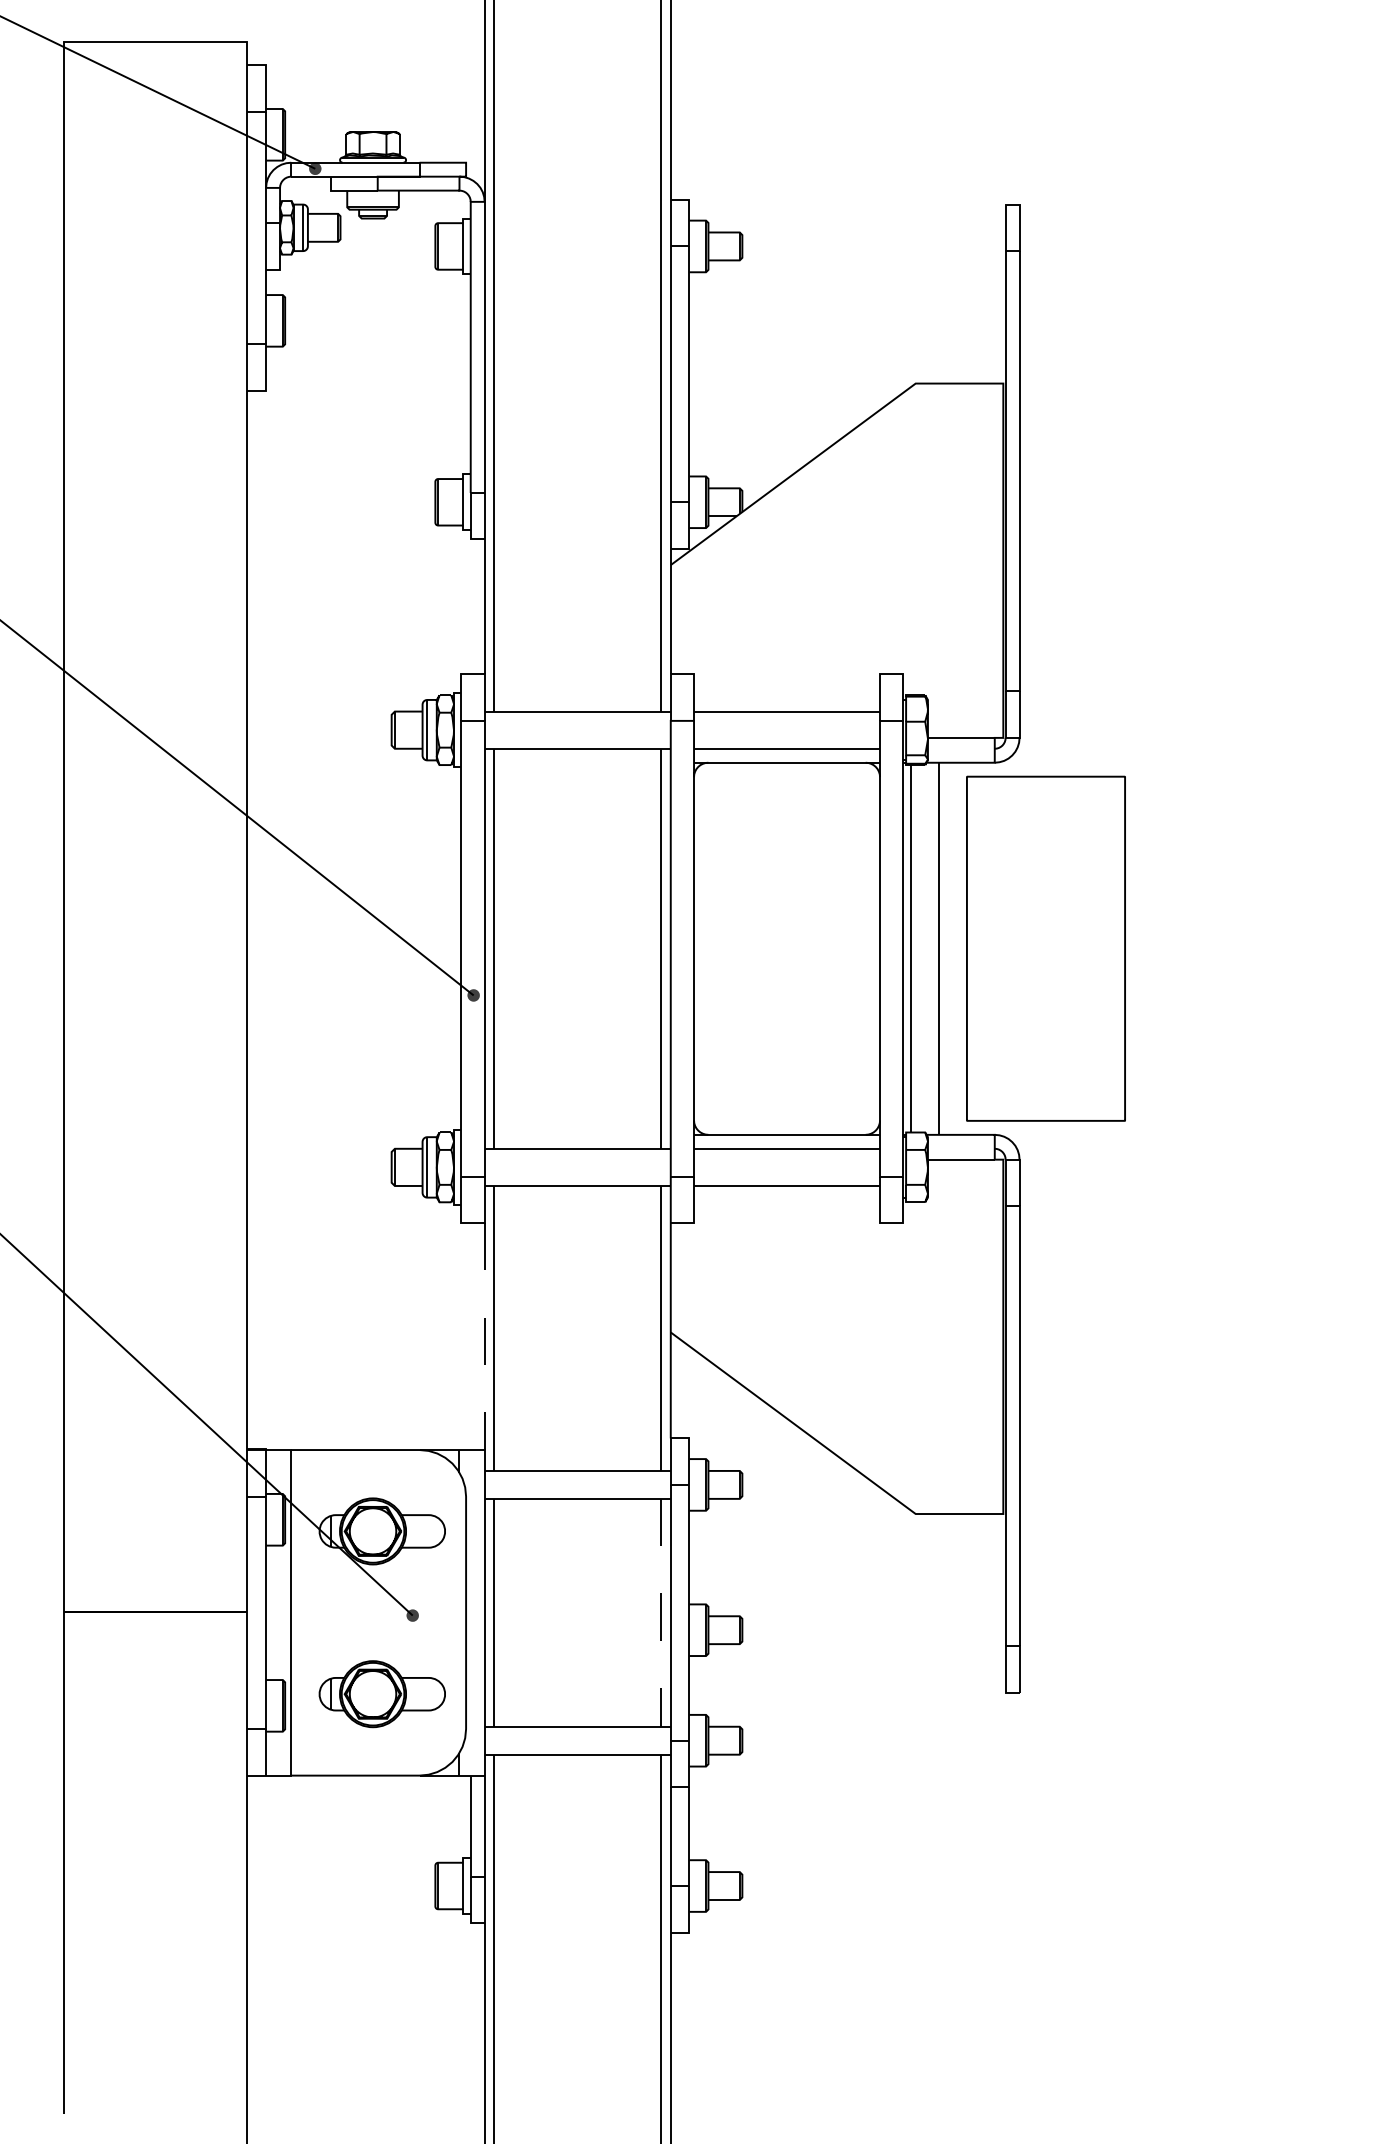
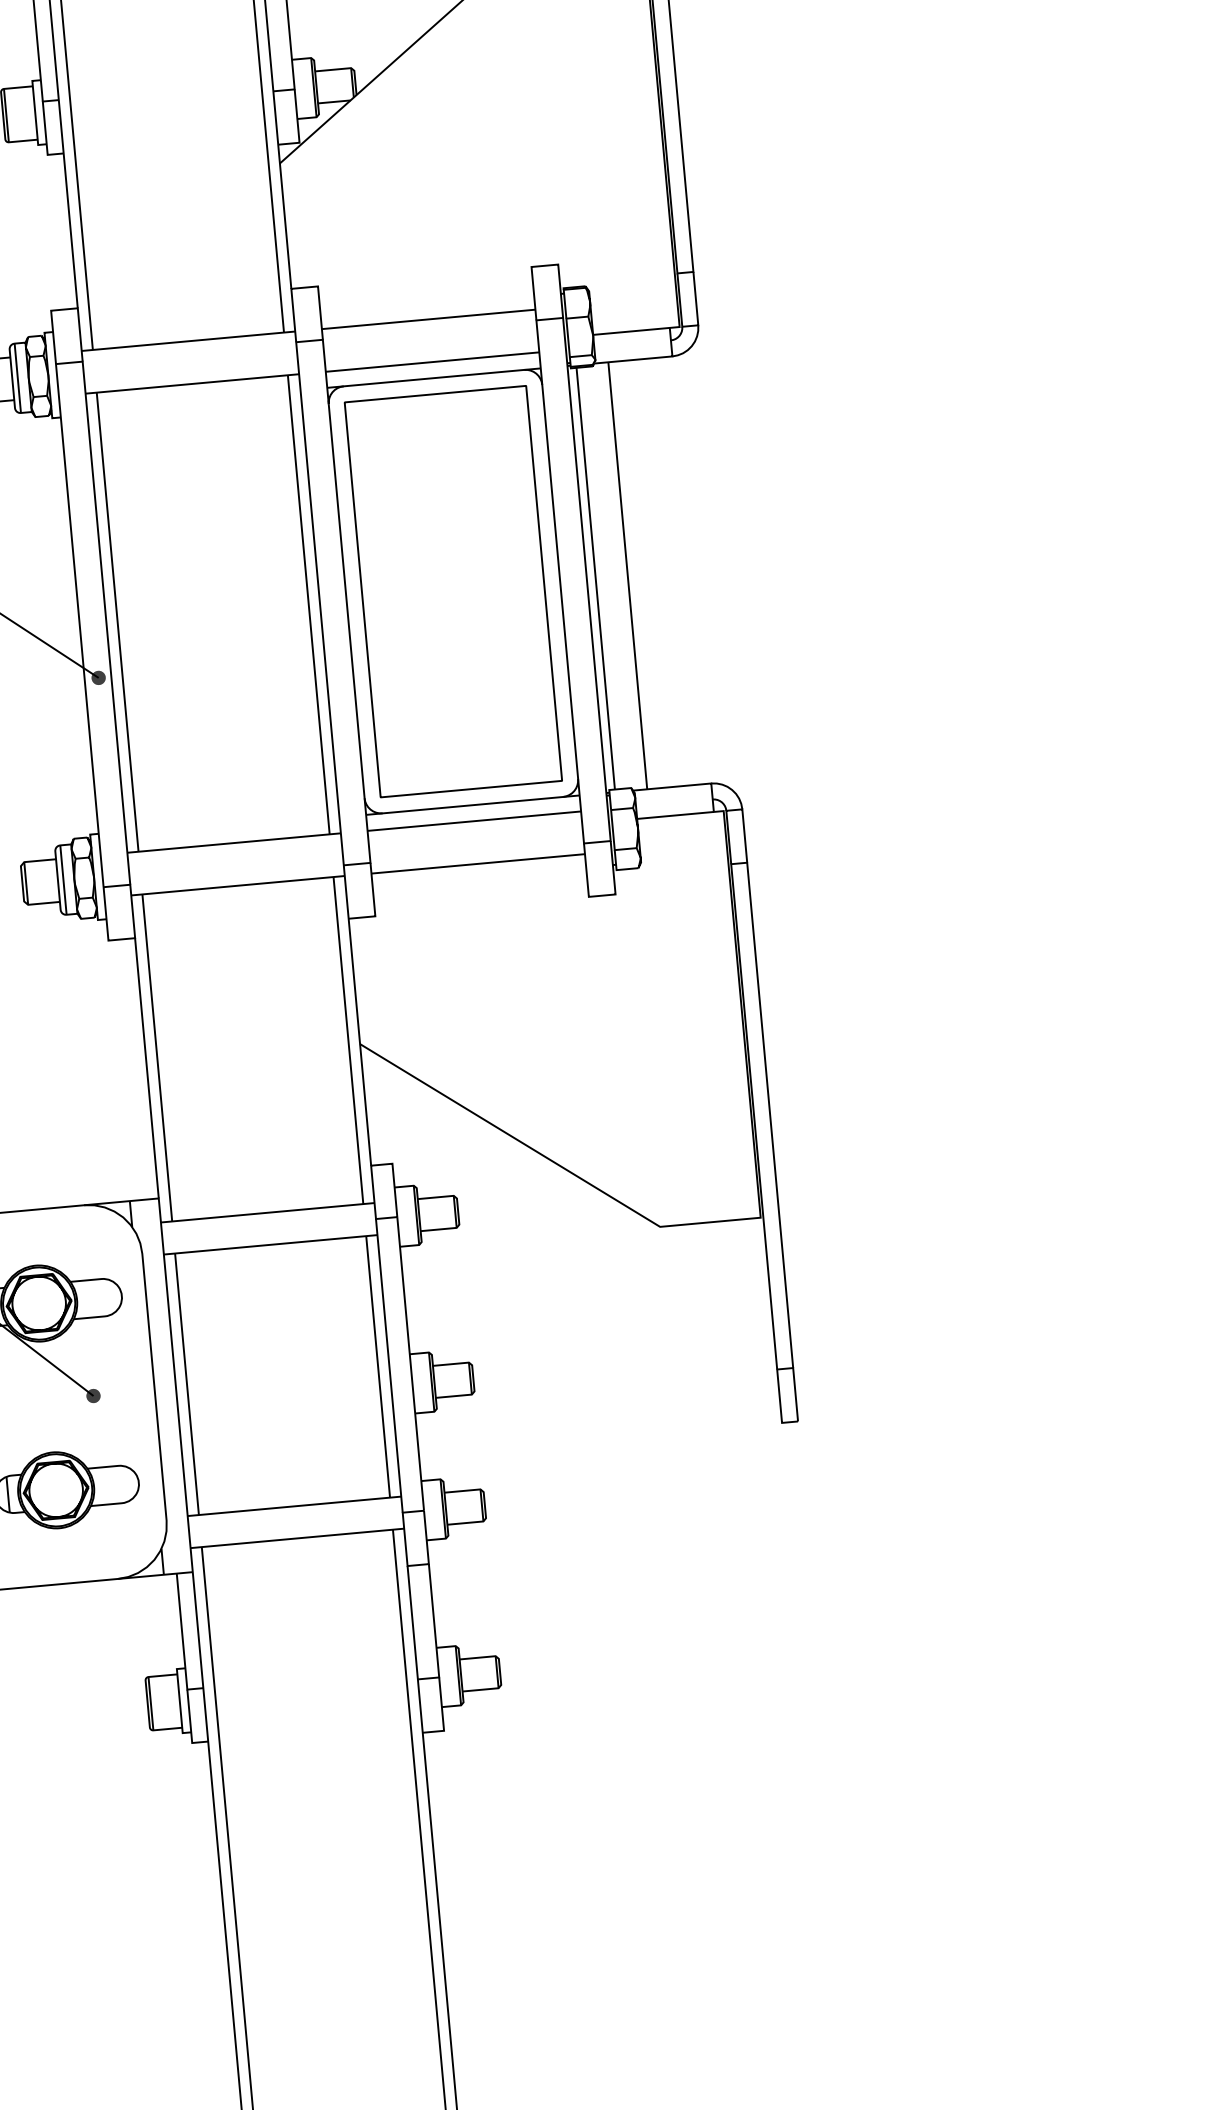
part: (1045, 948) -> (452, 591), moved
line: (484, 1337) -> (146, 1069), dashed -> solid
line: (660, 1612) -> (377, 1366), dashed -> solid

